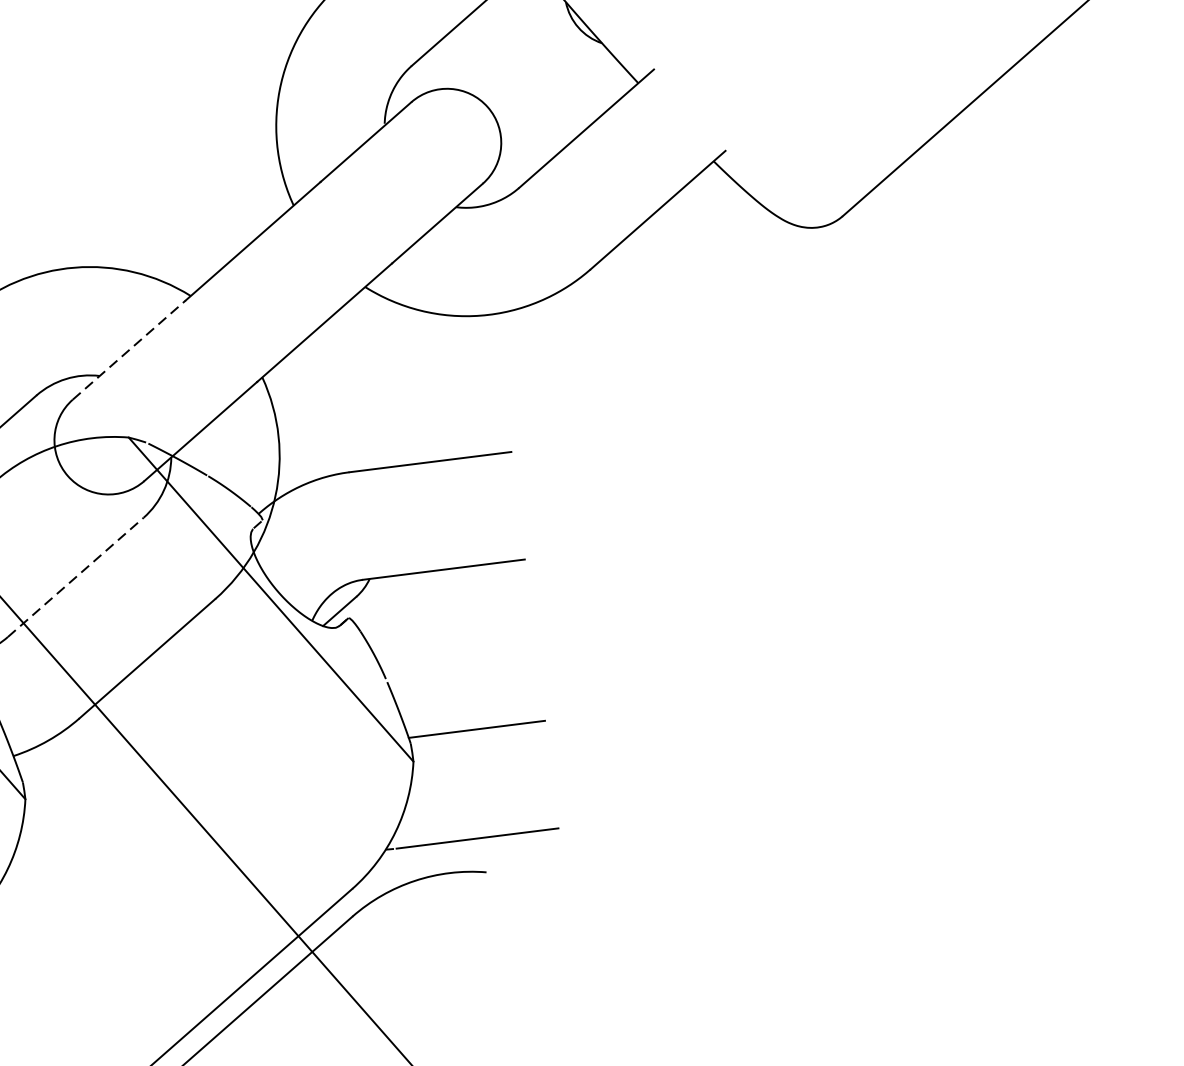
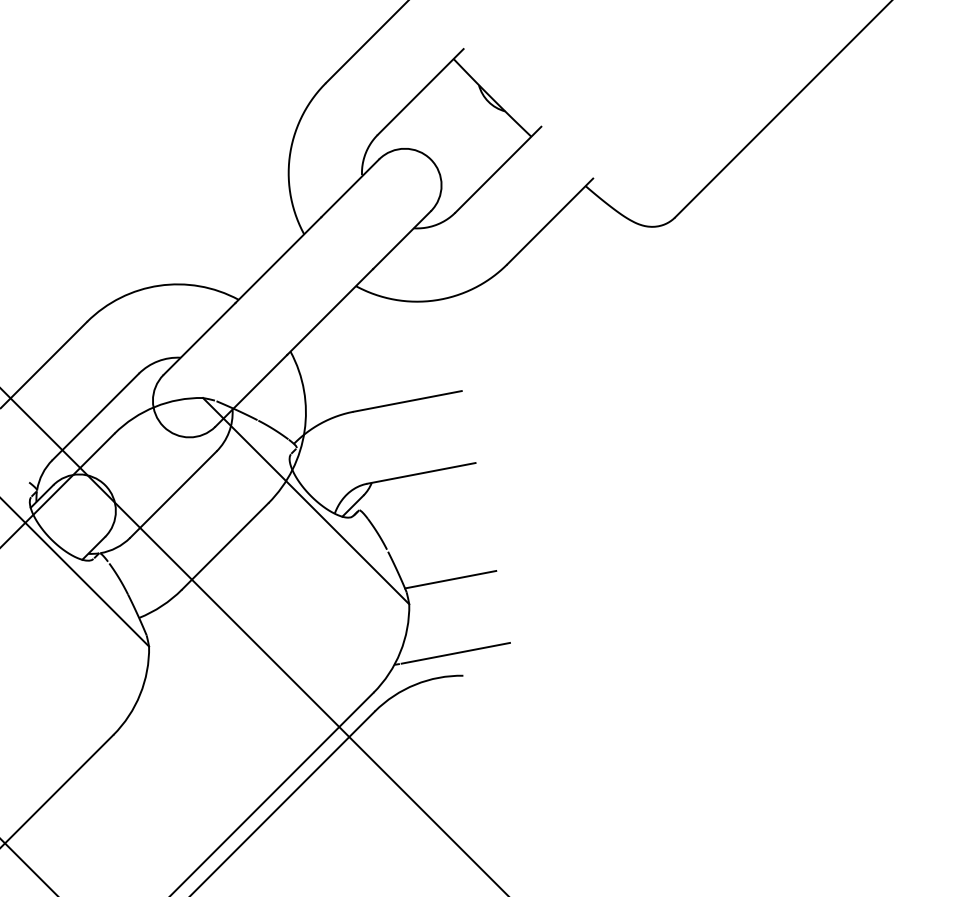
line: (129, 349) -> (199, 338), dashed -> solid
line: (75, 577) -> (173, 494), dashed -> solid

